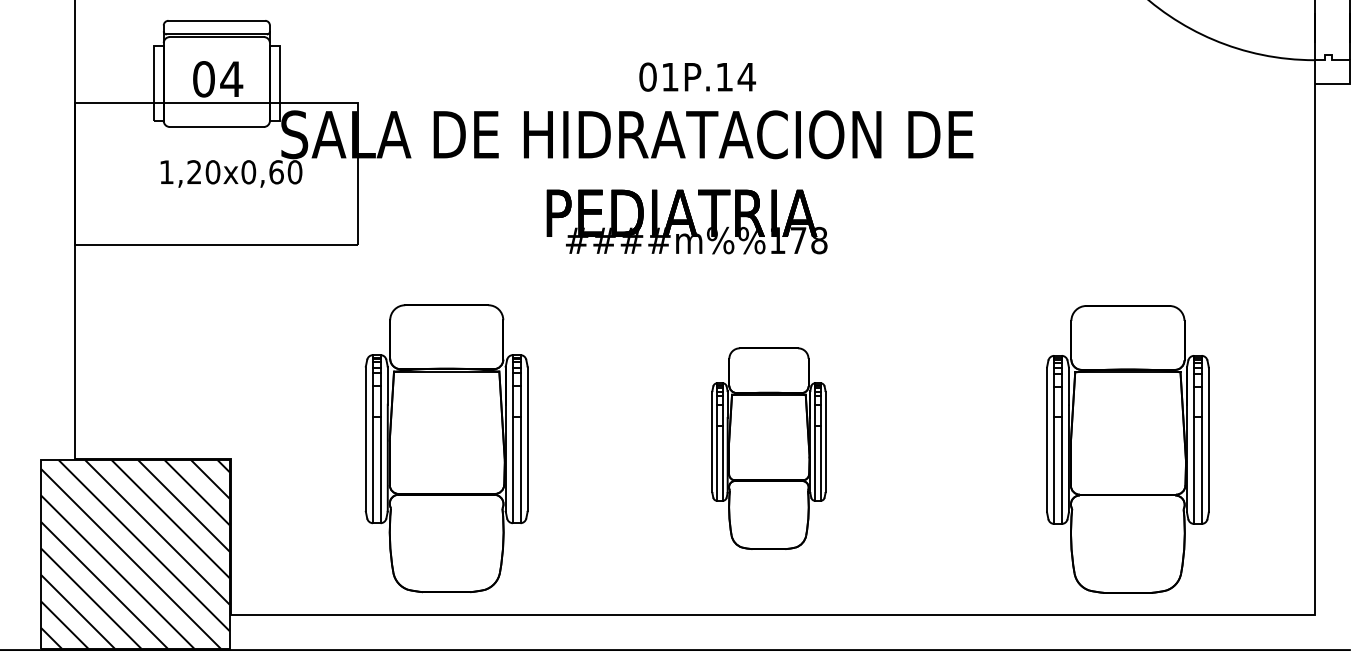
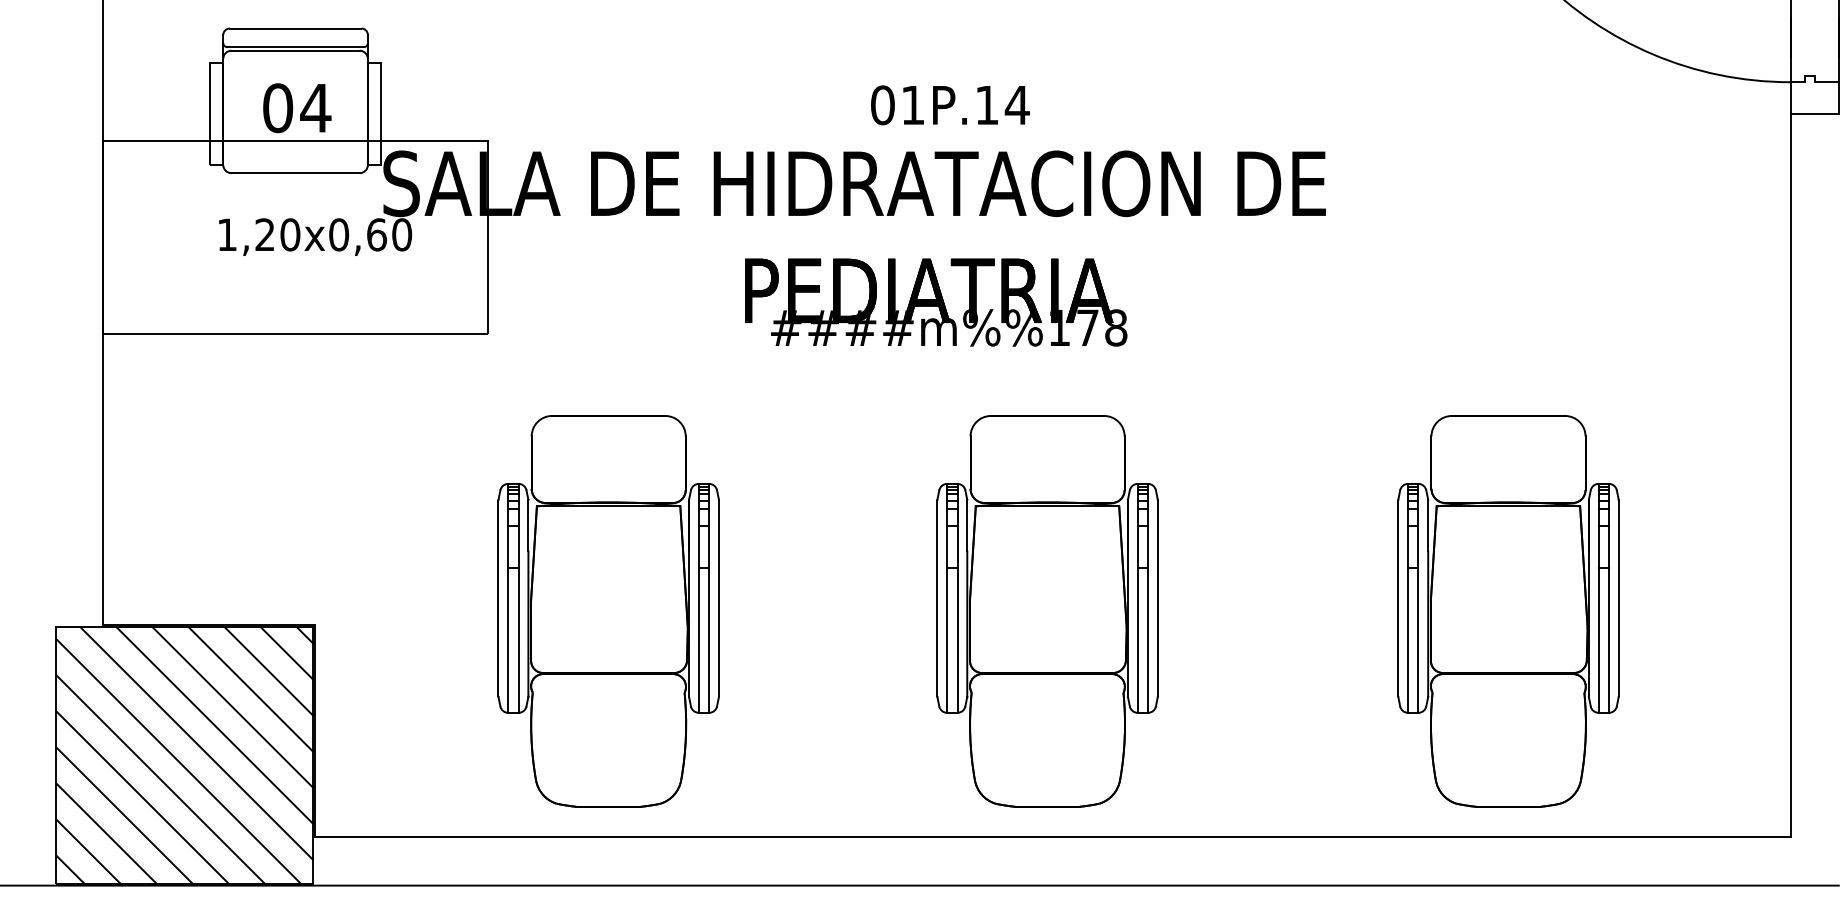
part: (768, 448) -> (1047, 611), size x1.43
part: (1127, 449) -> (1508, 611), moved

